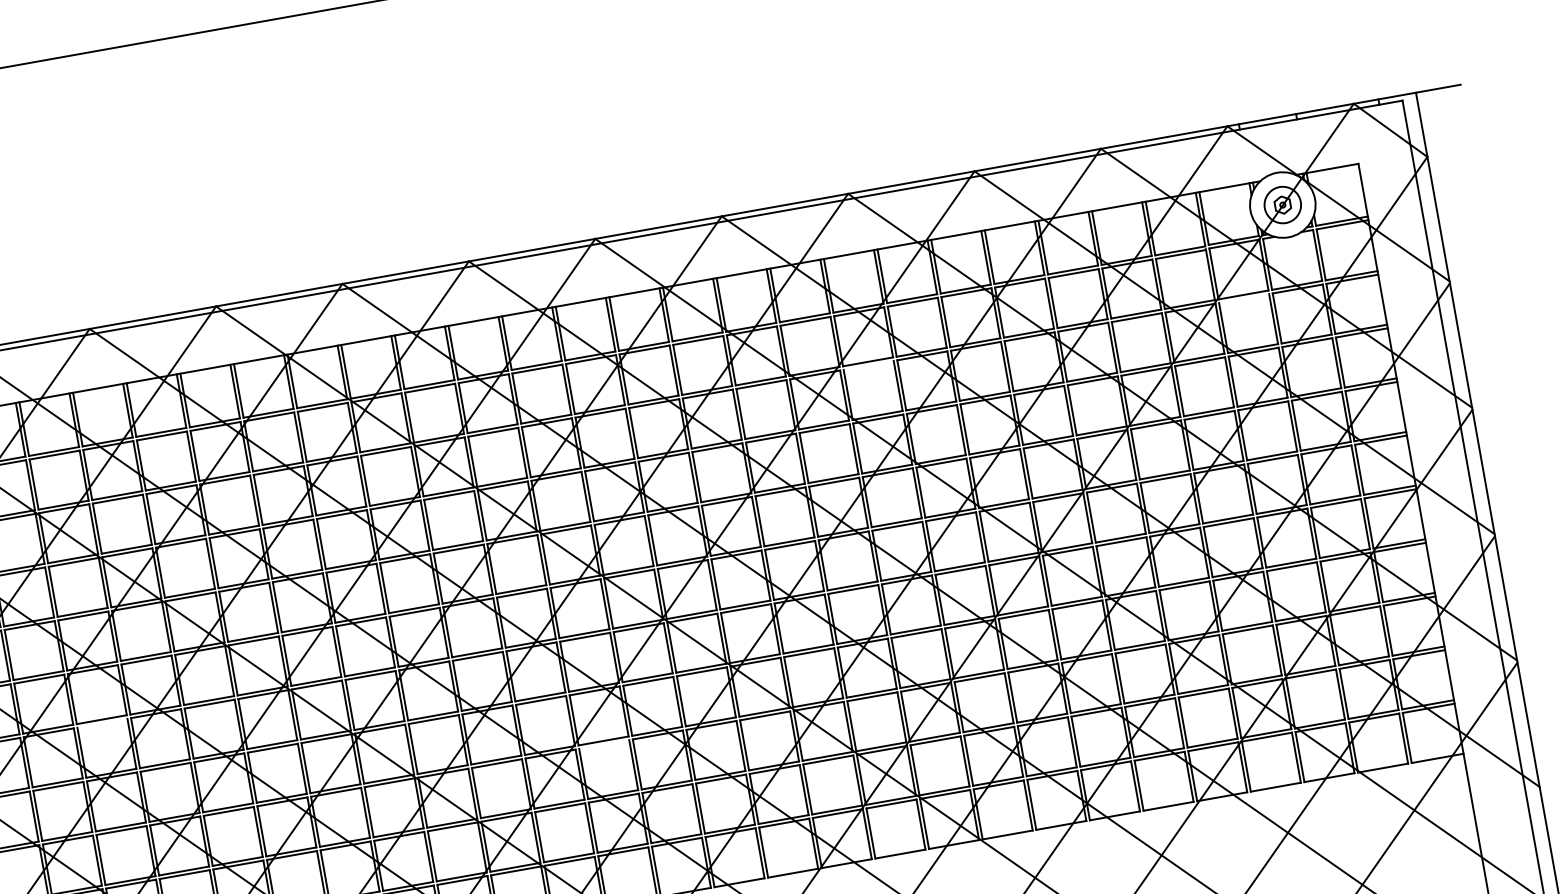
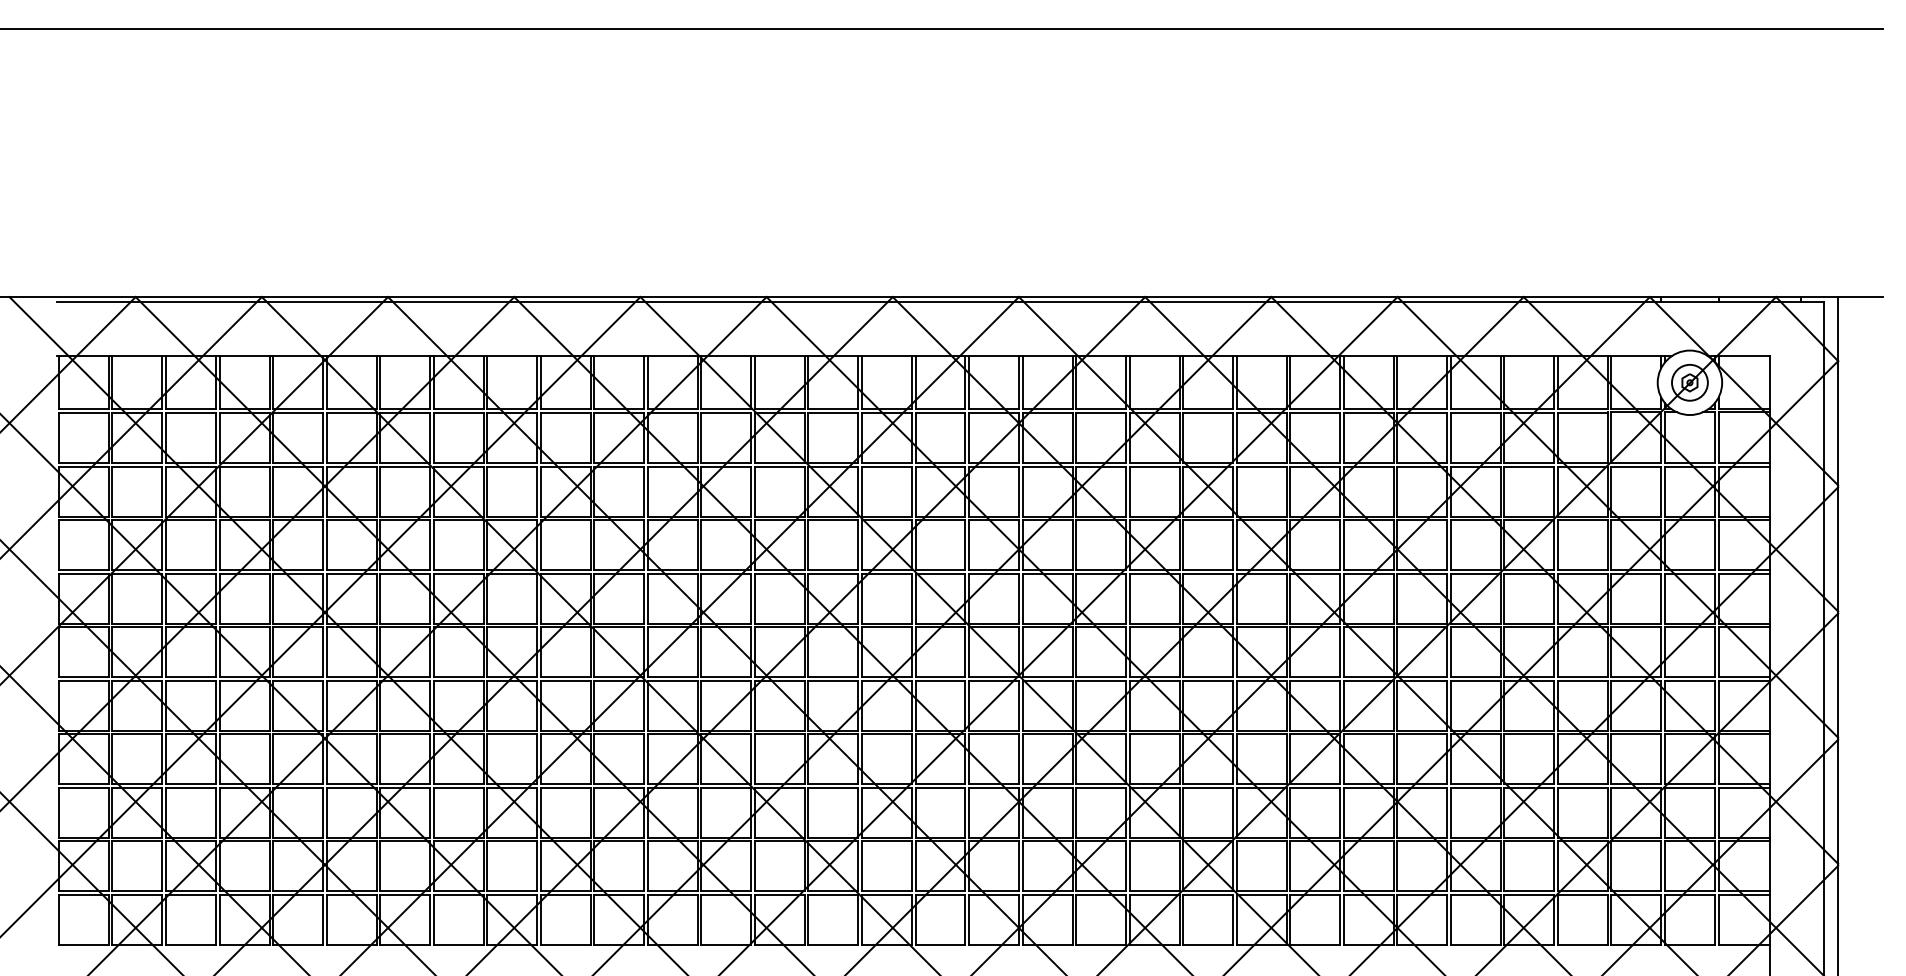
line: (1244, 298) -> (1636, 466), added
line: (868, 365) -> (1261, 466), added
line: (102, 723) -> (458, 680), added
line: (604, 744) -> (940, 787), added

